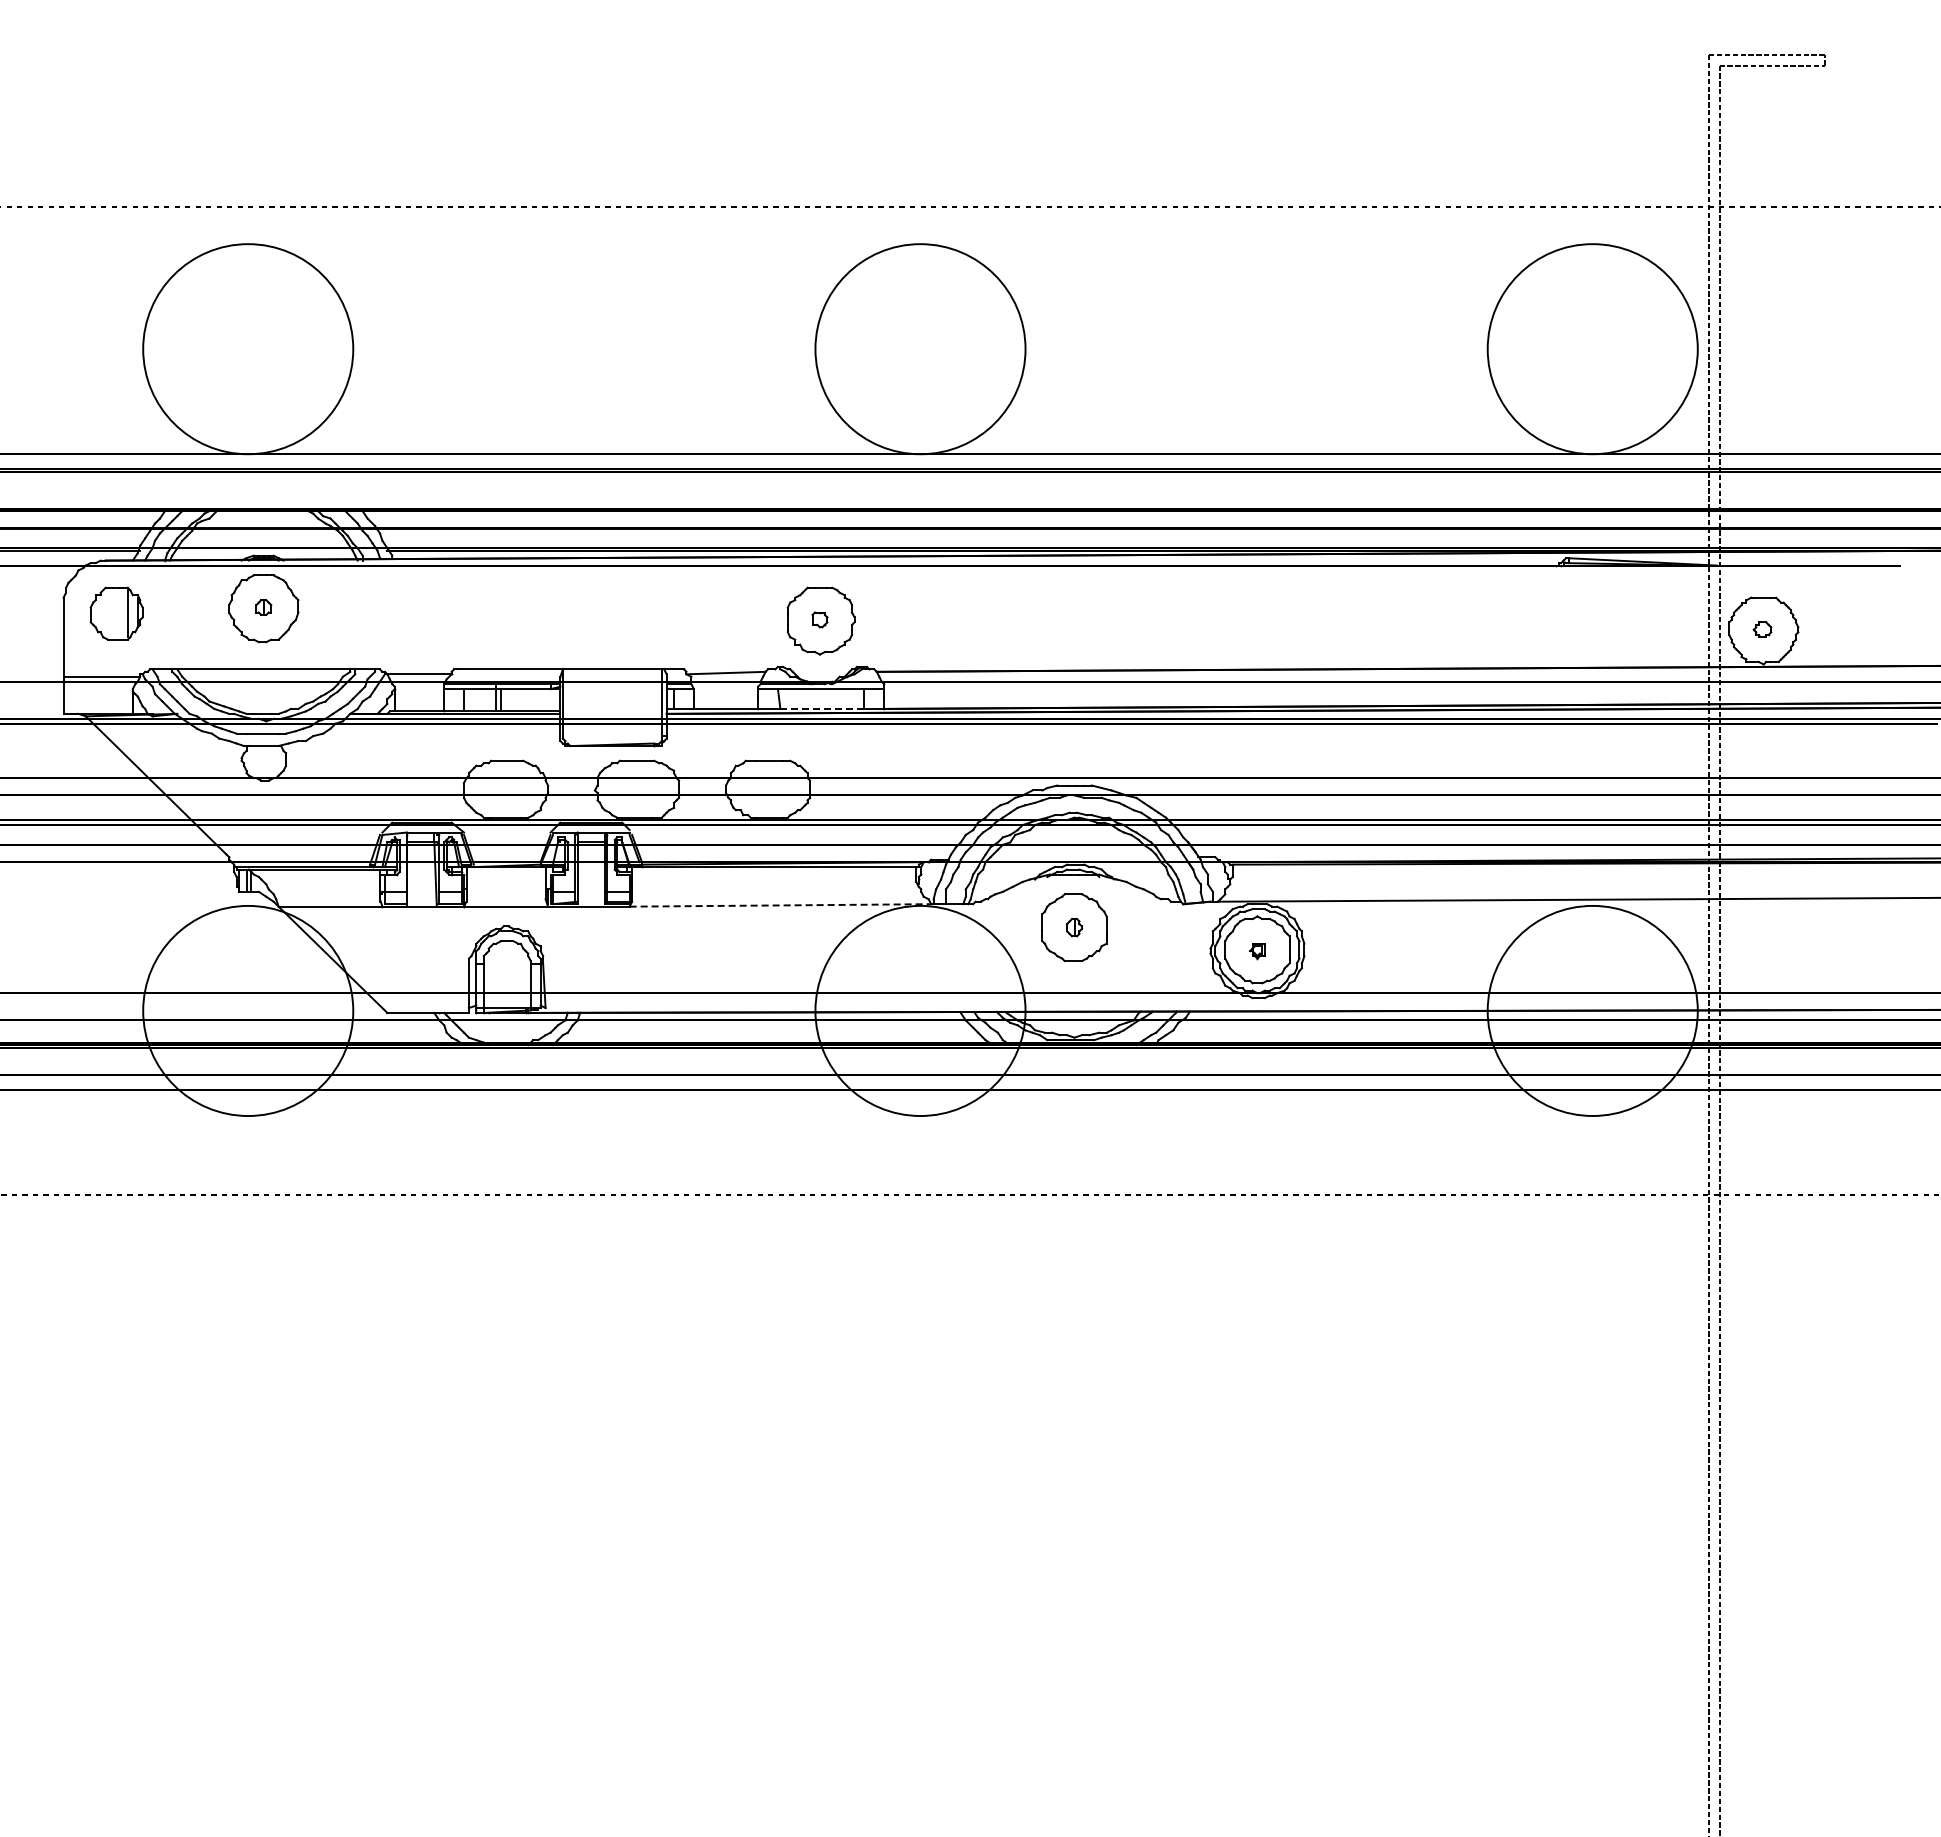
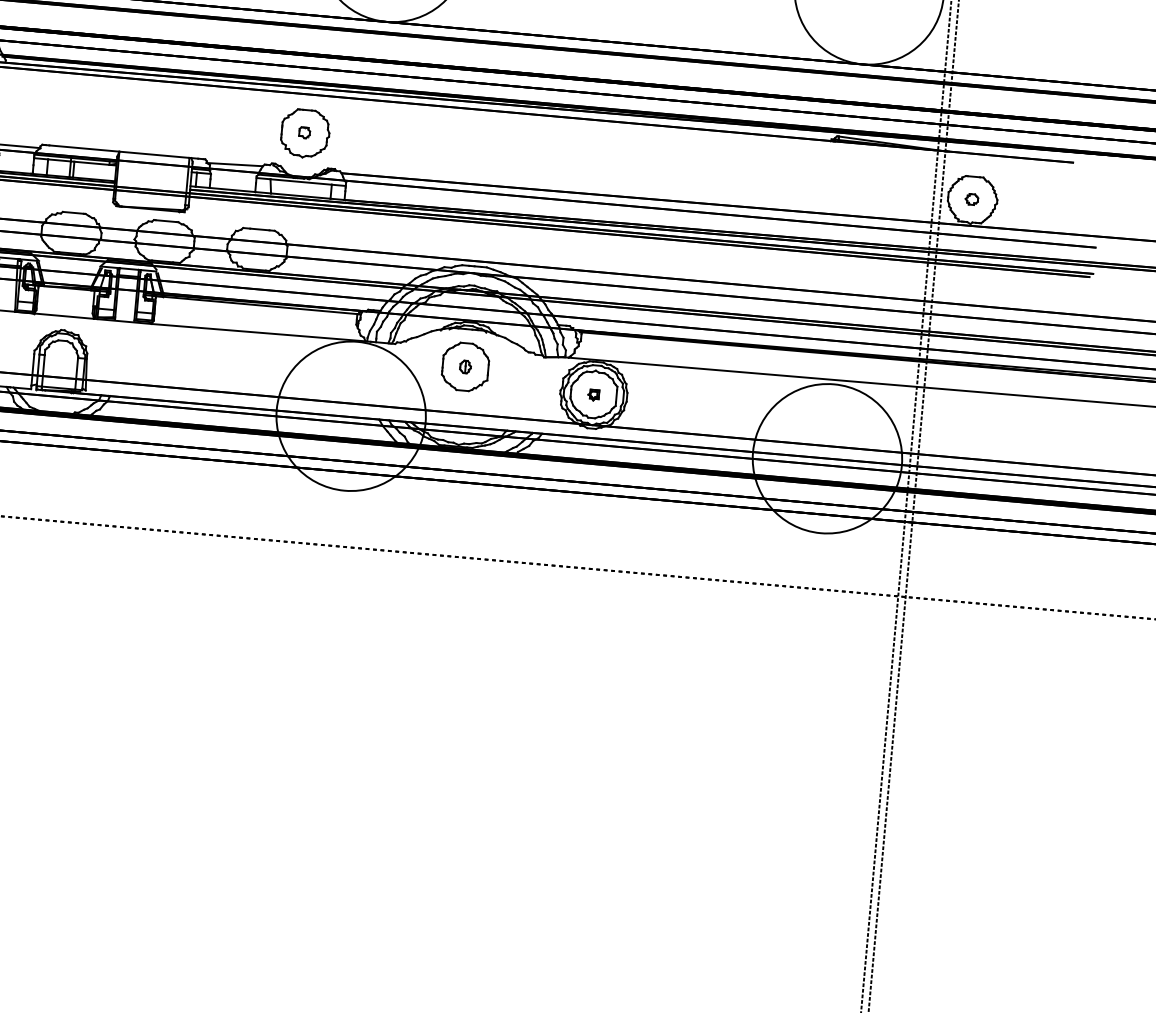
line: (821, 708) -> (300, 195), dashed -> solid
line: (780, 905) -> (258, 332), dashed -> solid

